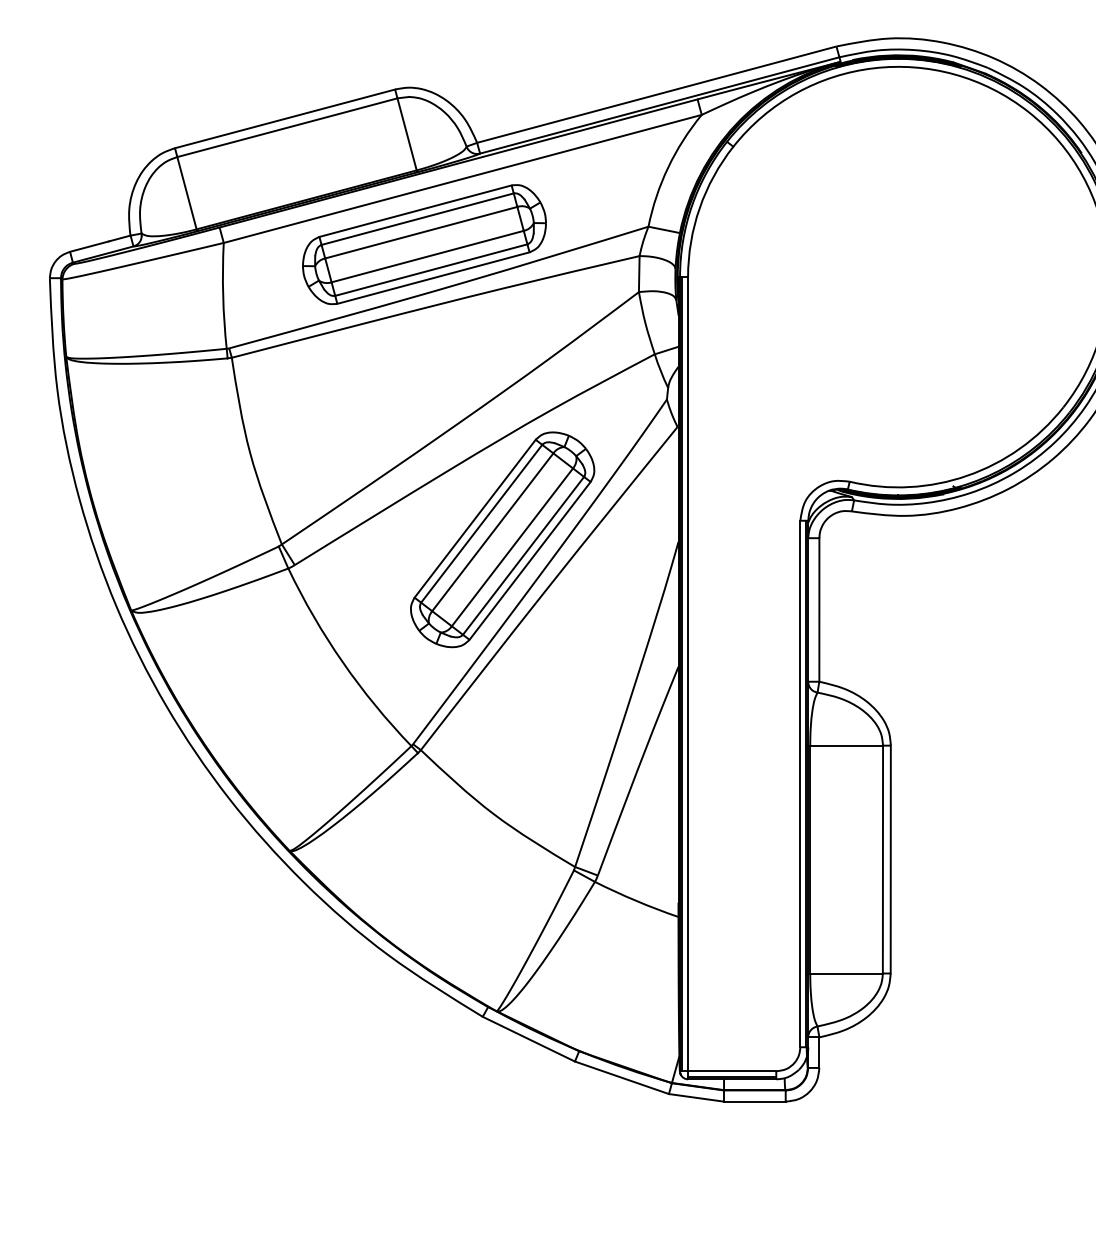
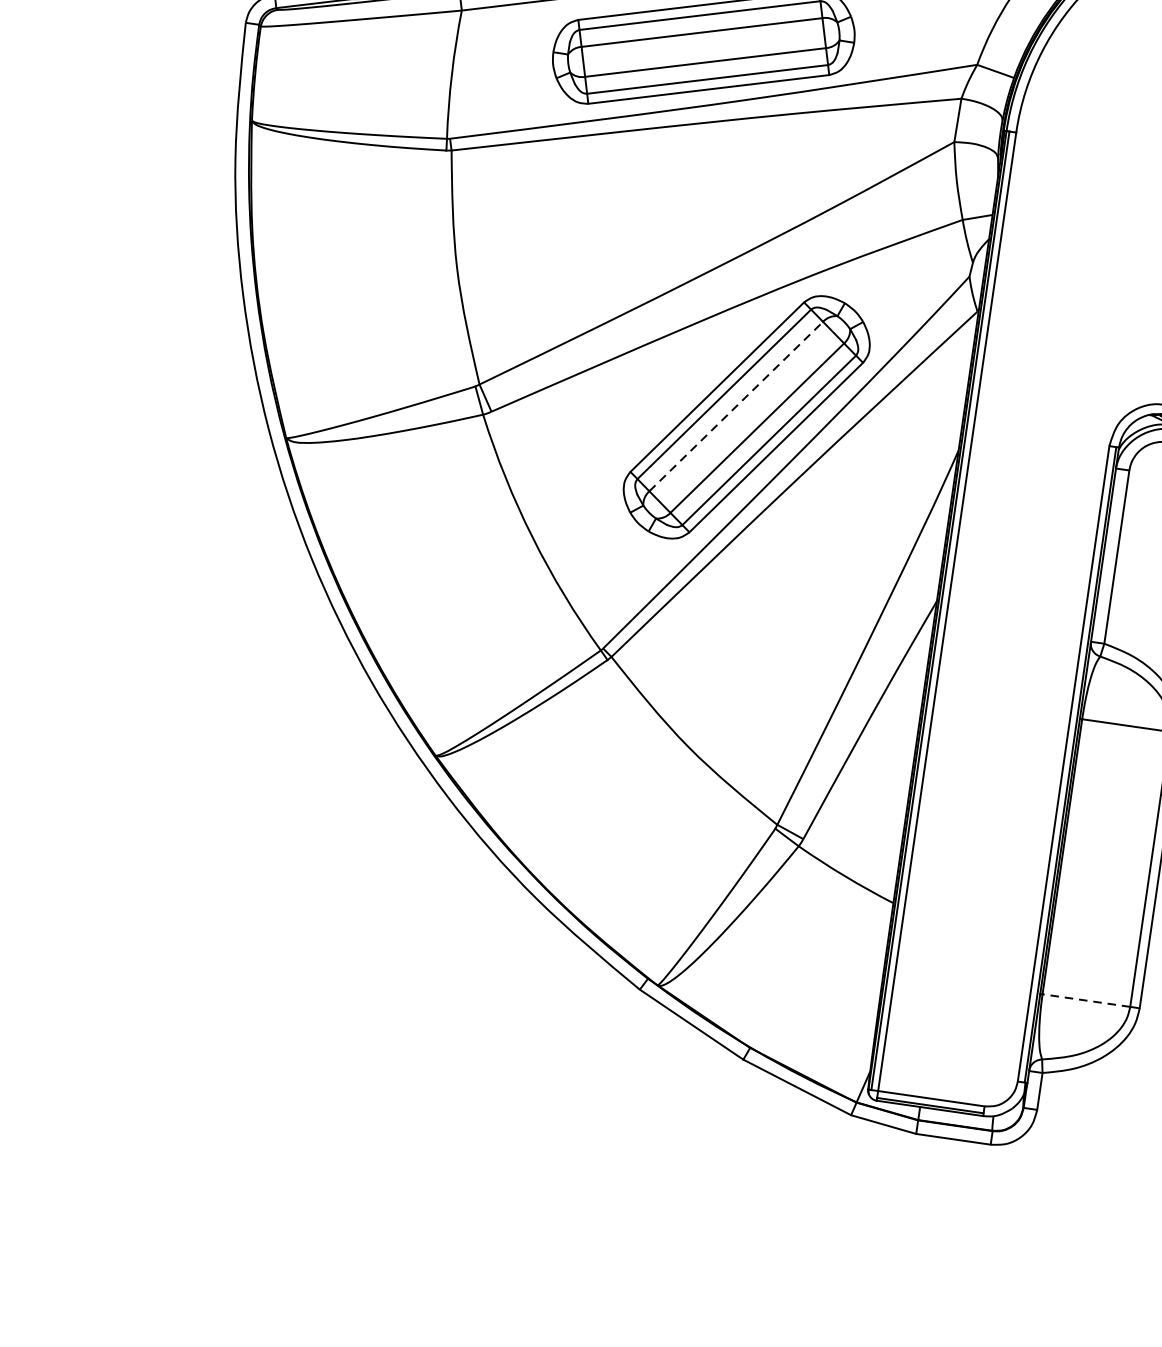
line: (493, 531) -> (737, 405), solid -> dashed
line: (846, 973) -> (1086, 1000), solid -> dashed

